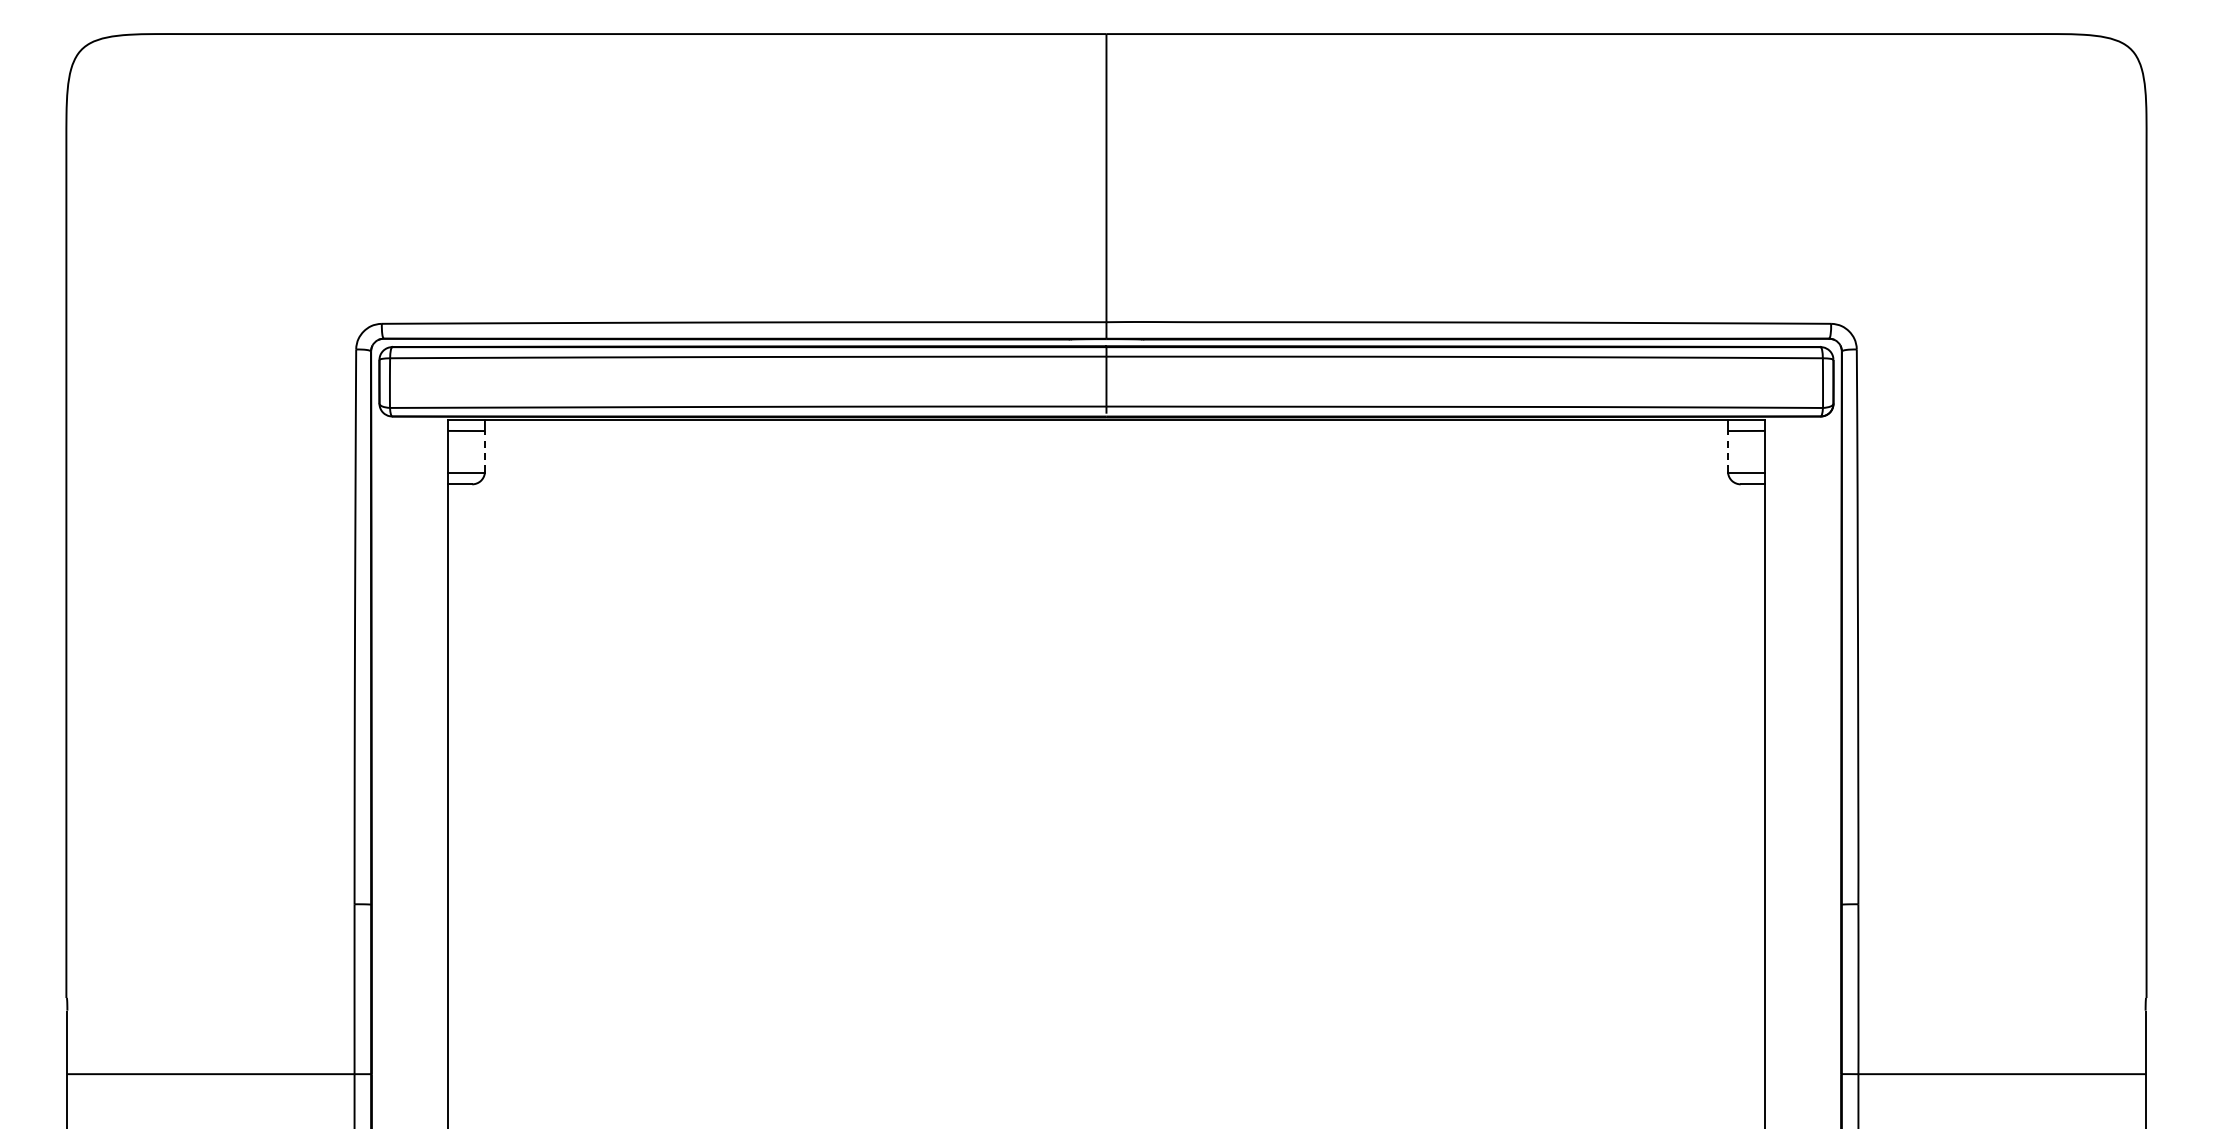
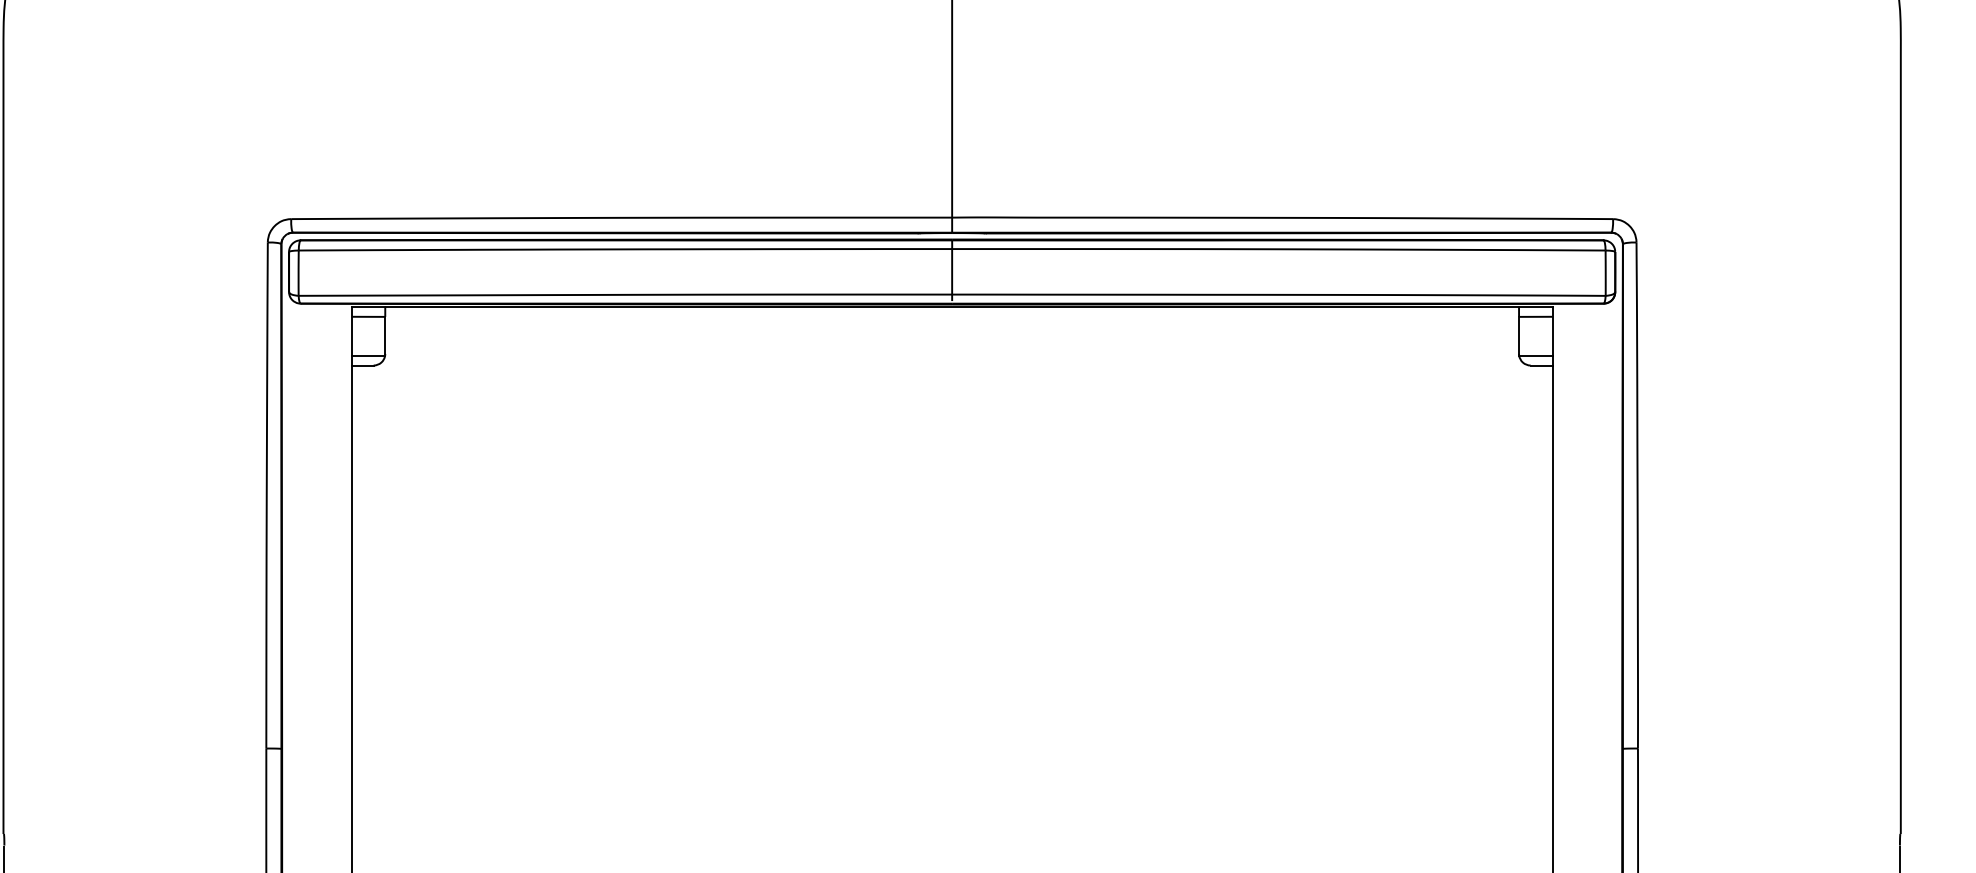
line: (484, 450) -> (384, 334), dashed -> solid
line: (1727, 450) -> (1518, 334), dashed -> solid

